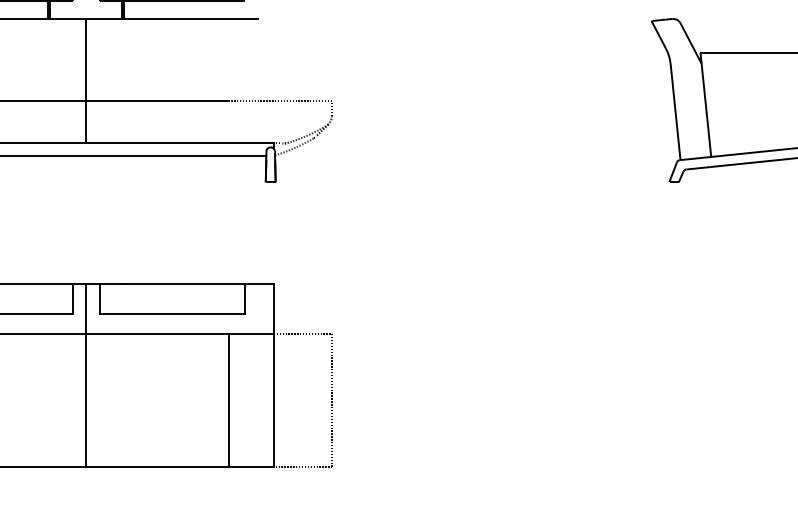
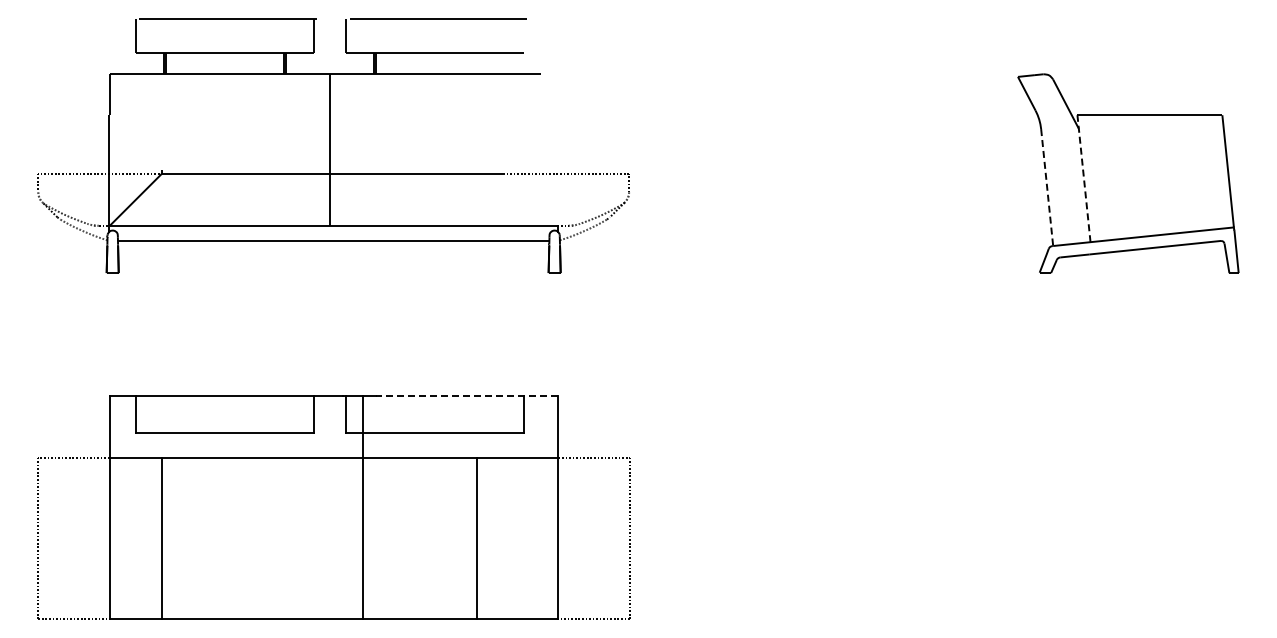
line: (705, 104) -> (1083, 178), solid -> dashed
line: (675, 112) -> (1047, 187), solid -> dashed
line: (198, 283) -> (466, 396), solid -> dashed
line: (86, 375) -> (363, 507), moved
line: (229, 399) -> (477, 537), moved

